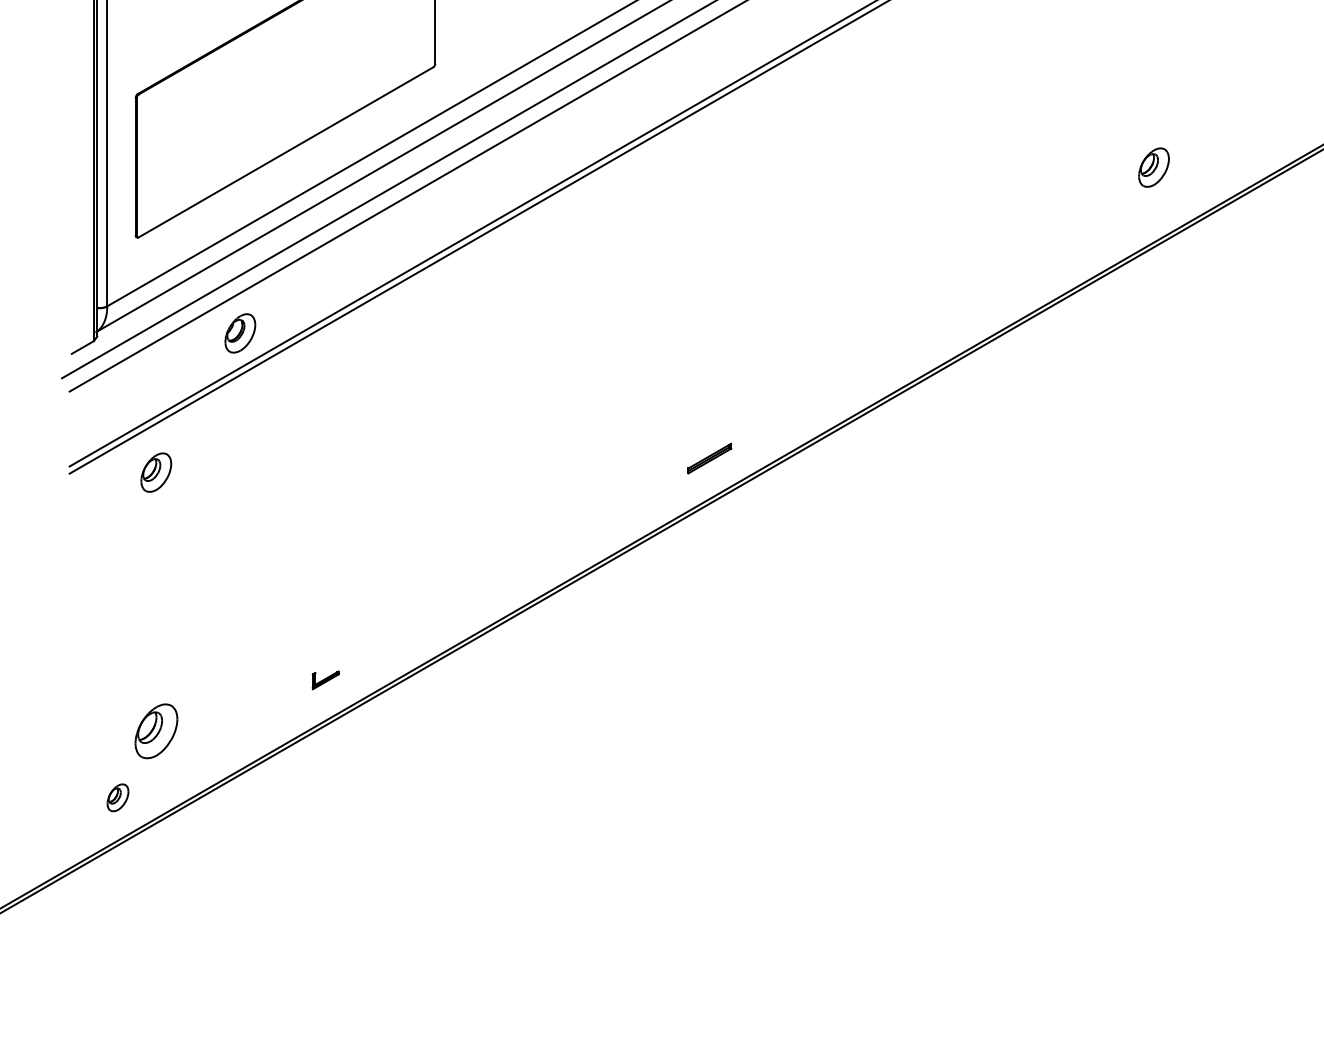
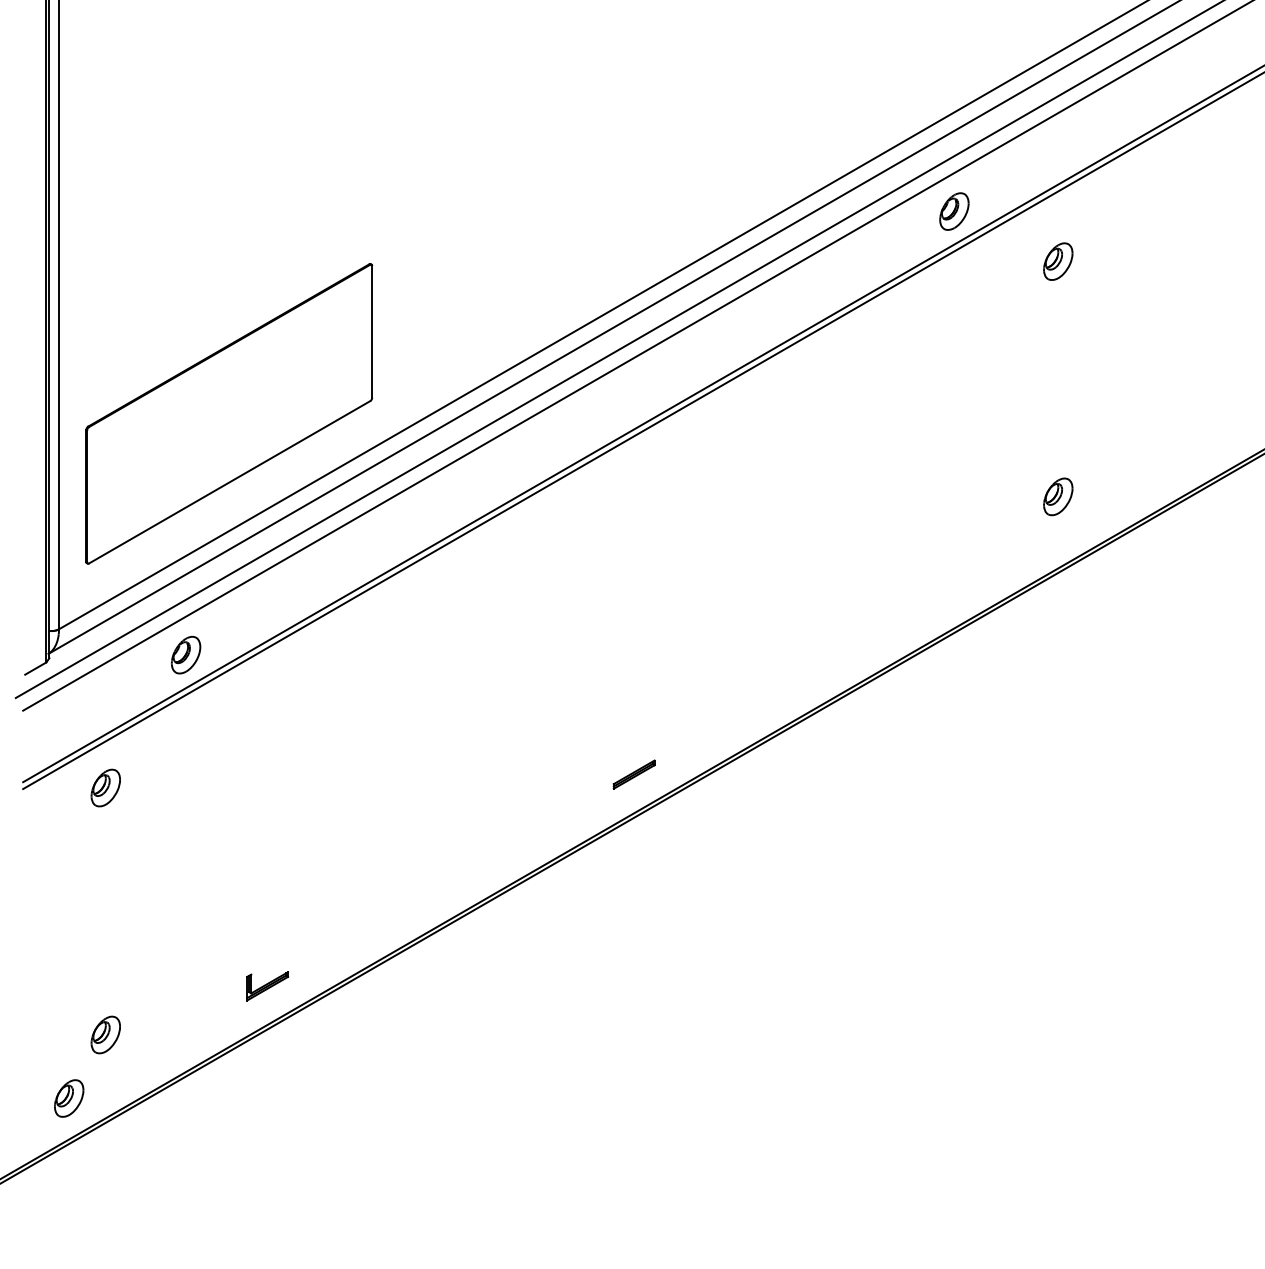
part: (325, 680) -> (267, 986), size x1.67
part: (155, 730) -> (105, 1034), size x0.71
part: (118, 797) -> (69, 1098), size x1.43

